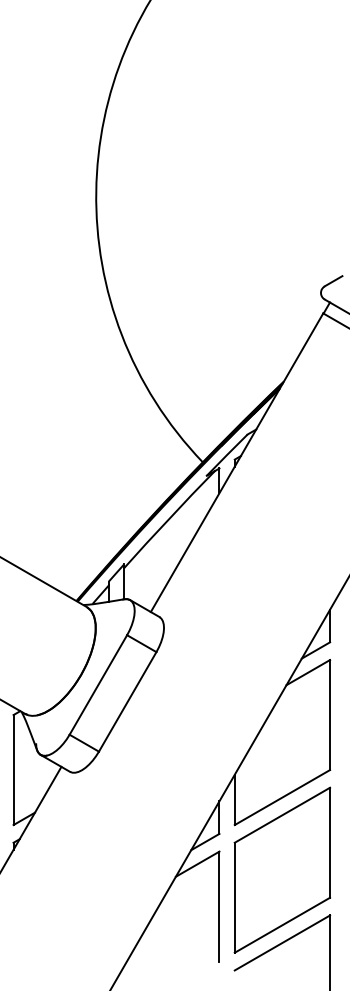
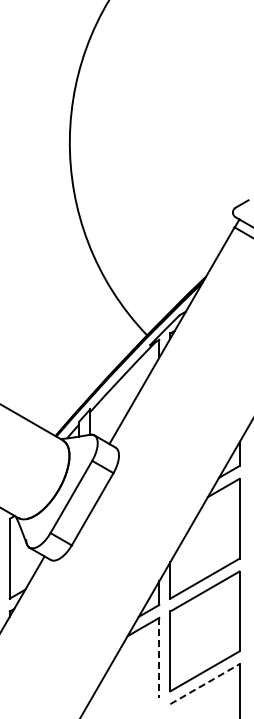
line: (219, 906) -> (159, 657), solid -> dashed
line: (281, 943) -> (204, 684), solid -> dashed

